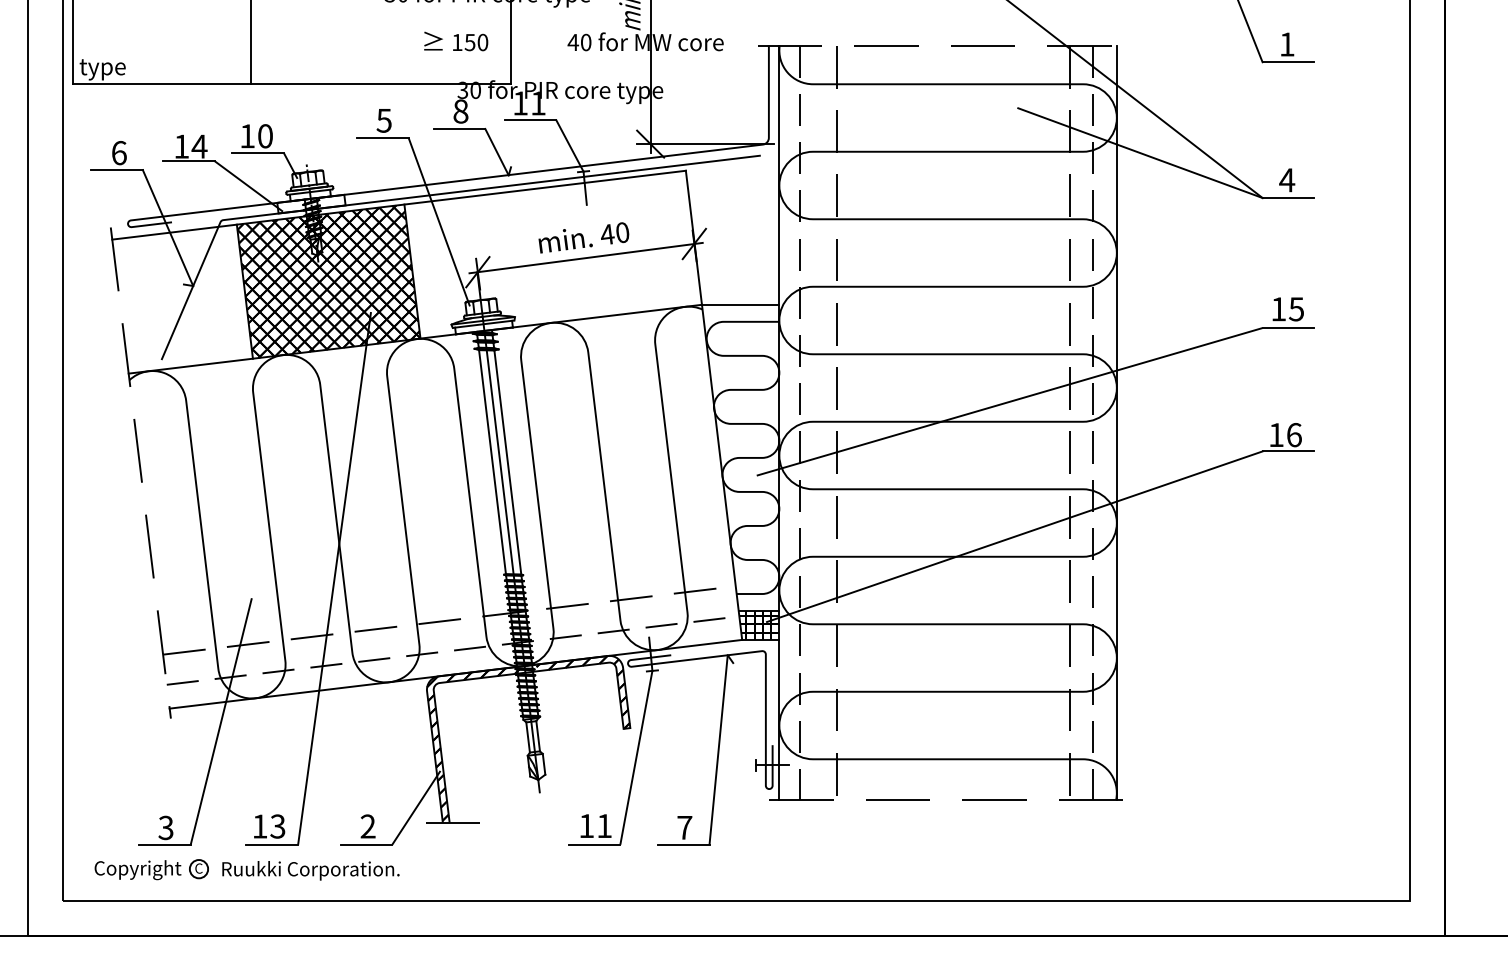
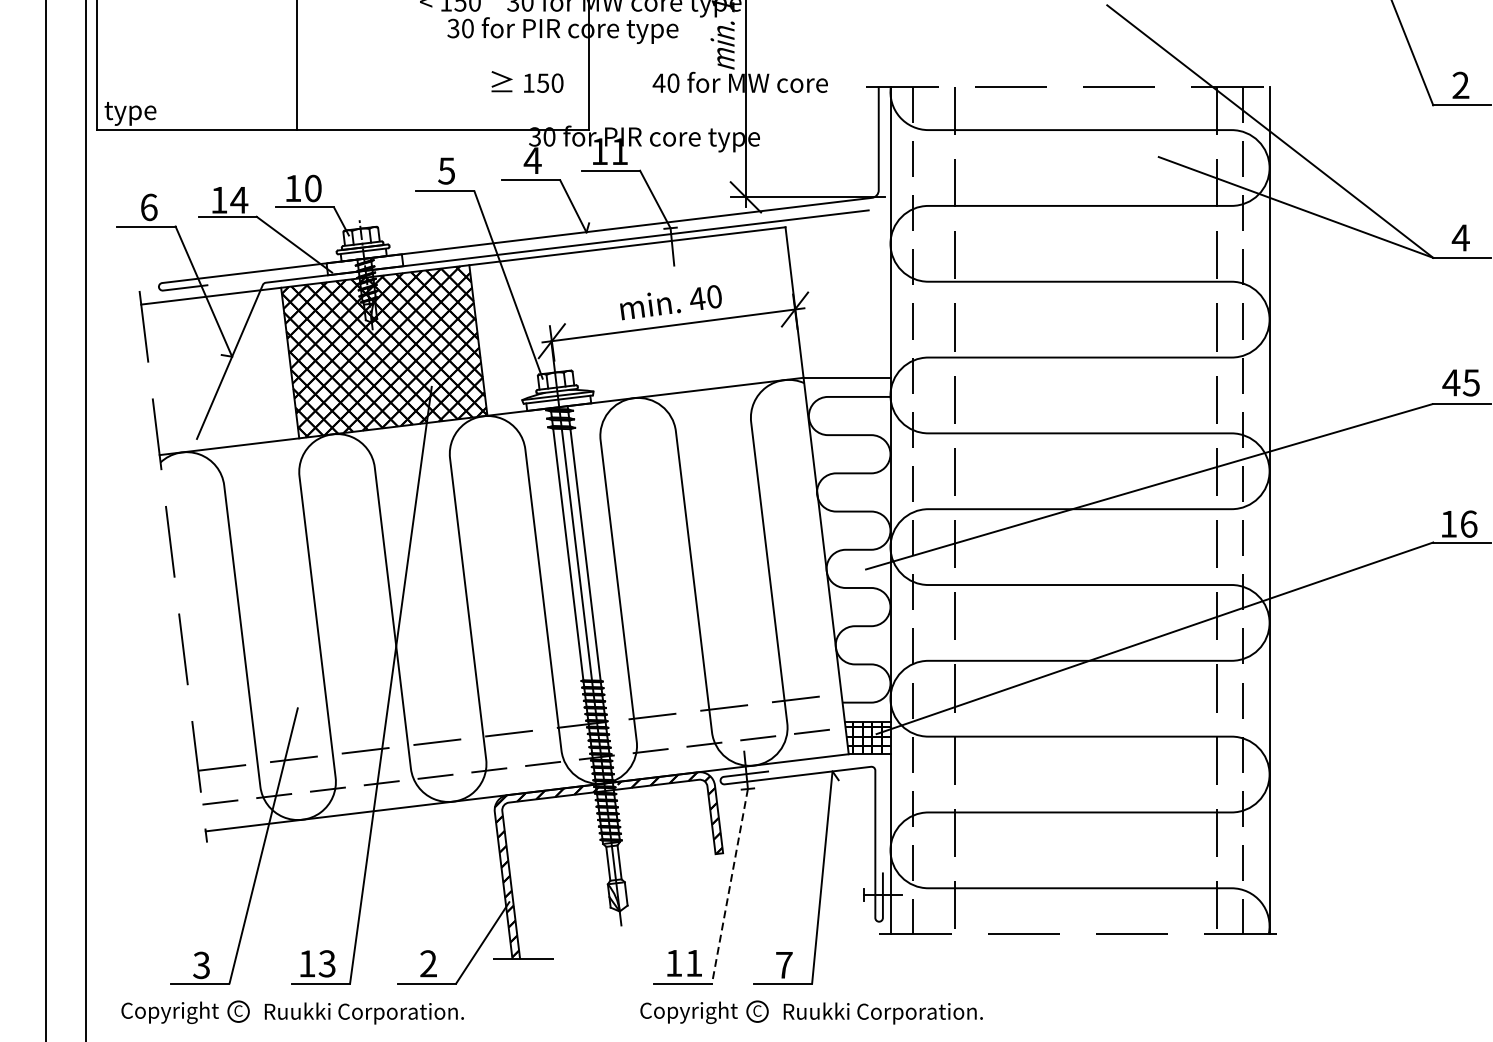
text: (1286, 44) -> (1460, 85), 1 -> 2
text: (460, 111) -> (532, 160), 8 -> 4
text: (1278, 309) -> (1451, 383), 15 -> 45
line: (636, 758) -> (730, 887), solid -> dashed
part: (708, 869) -> (810, 1012), added

